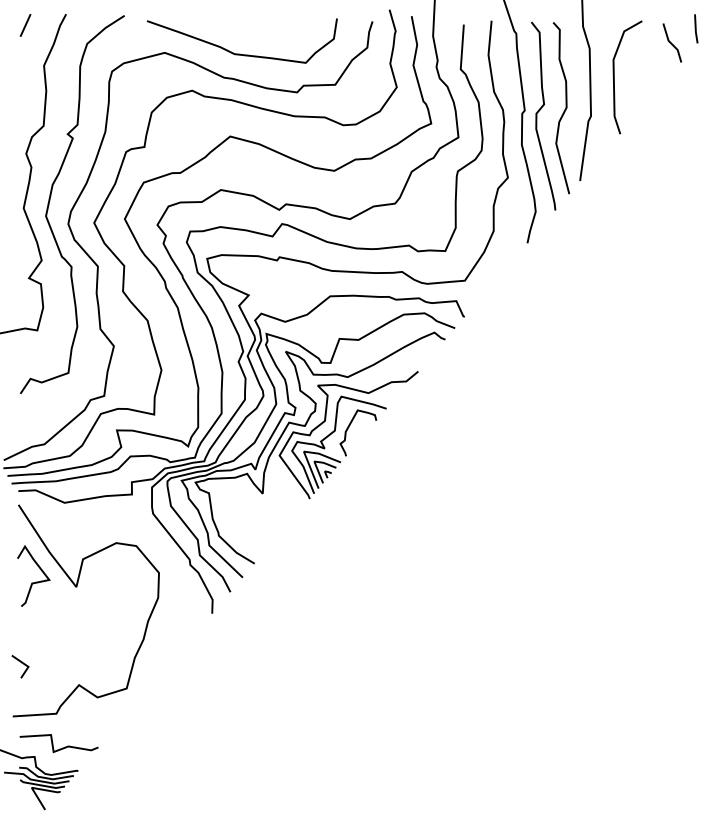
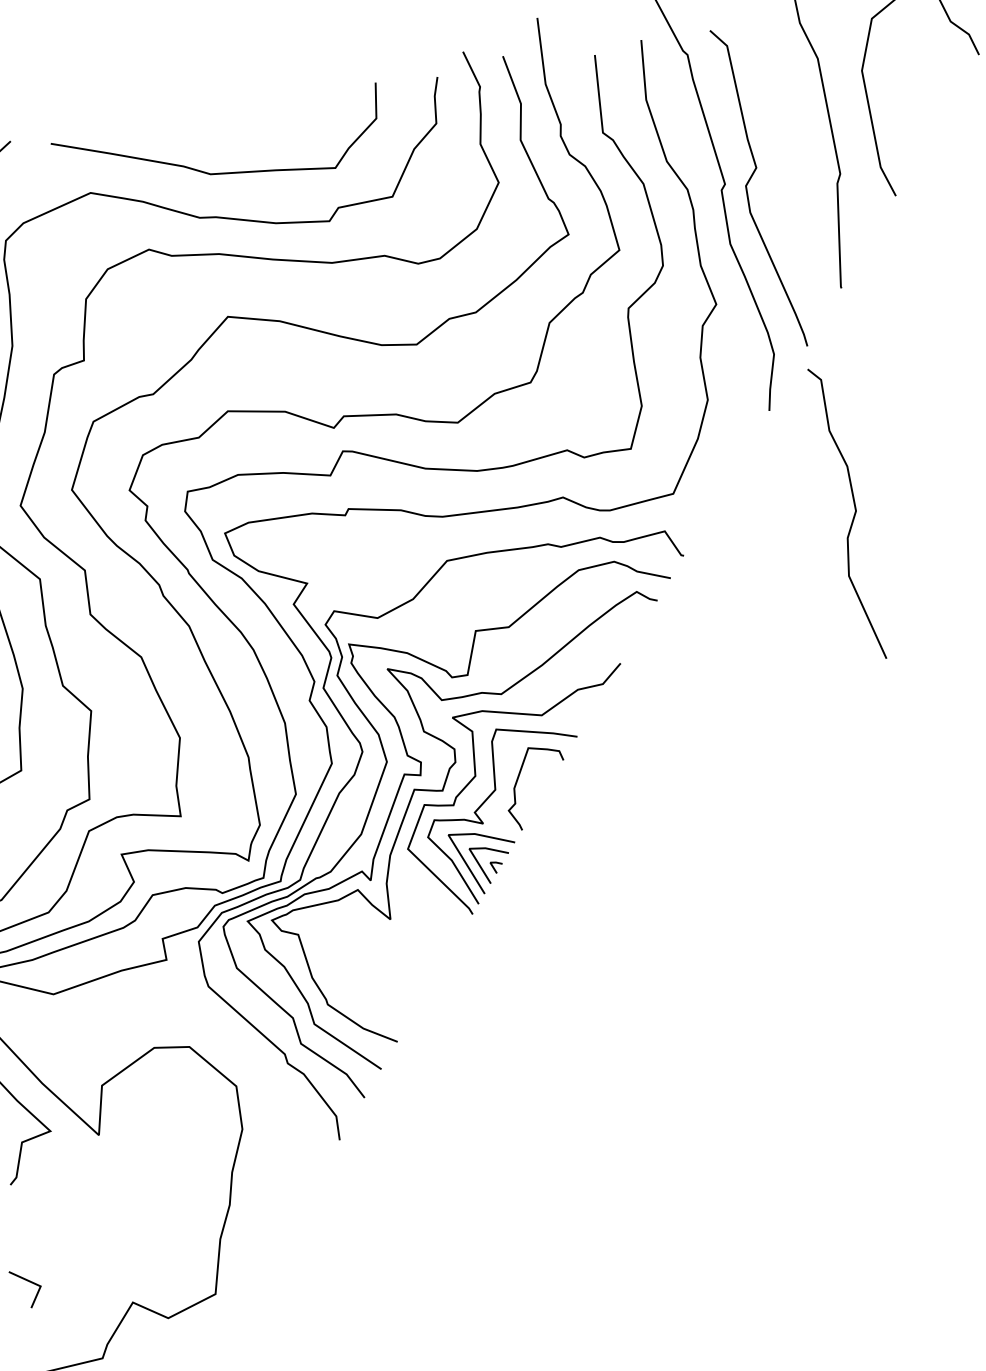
curve: (564, 109) -> (852, 515), moved

